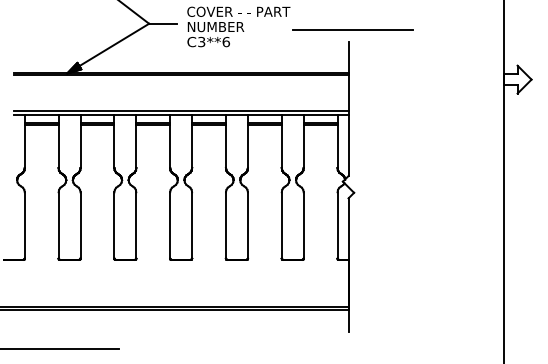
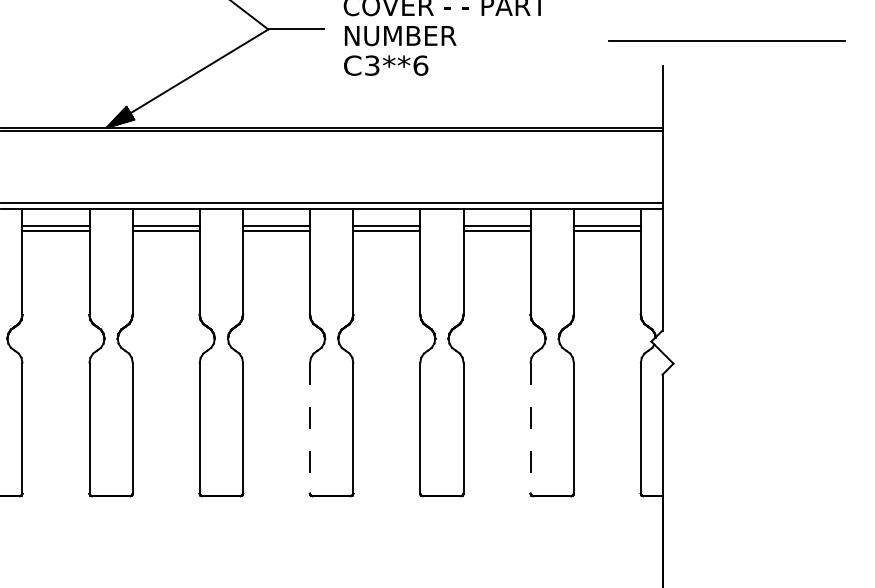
line: (352, 29) -> (725, 40), moved
line: (170, 226) -> (310, 430), solid -> dashed
line: (281, 226) -> (530, 430), solid -> dashed

